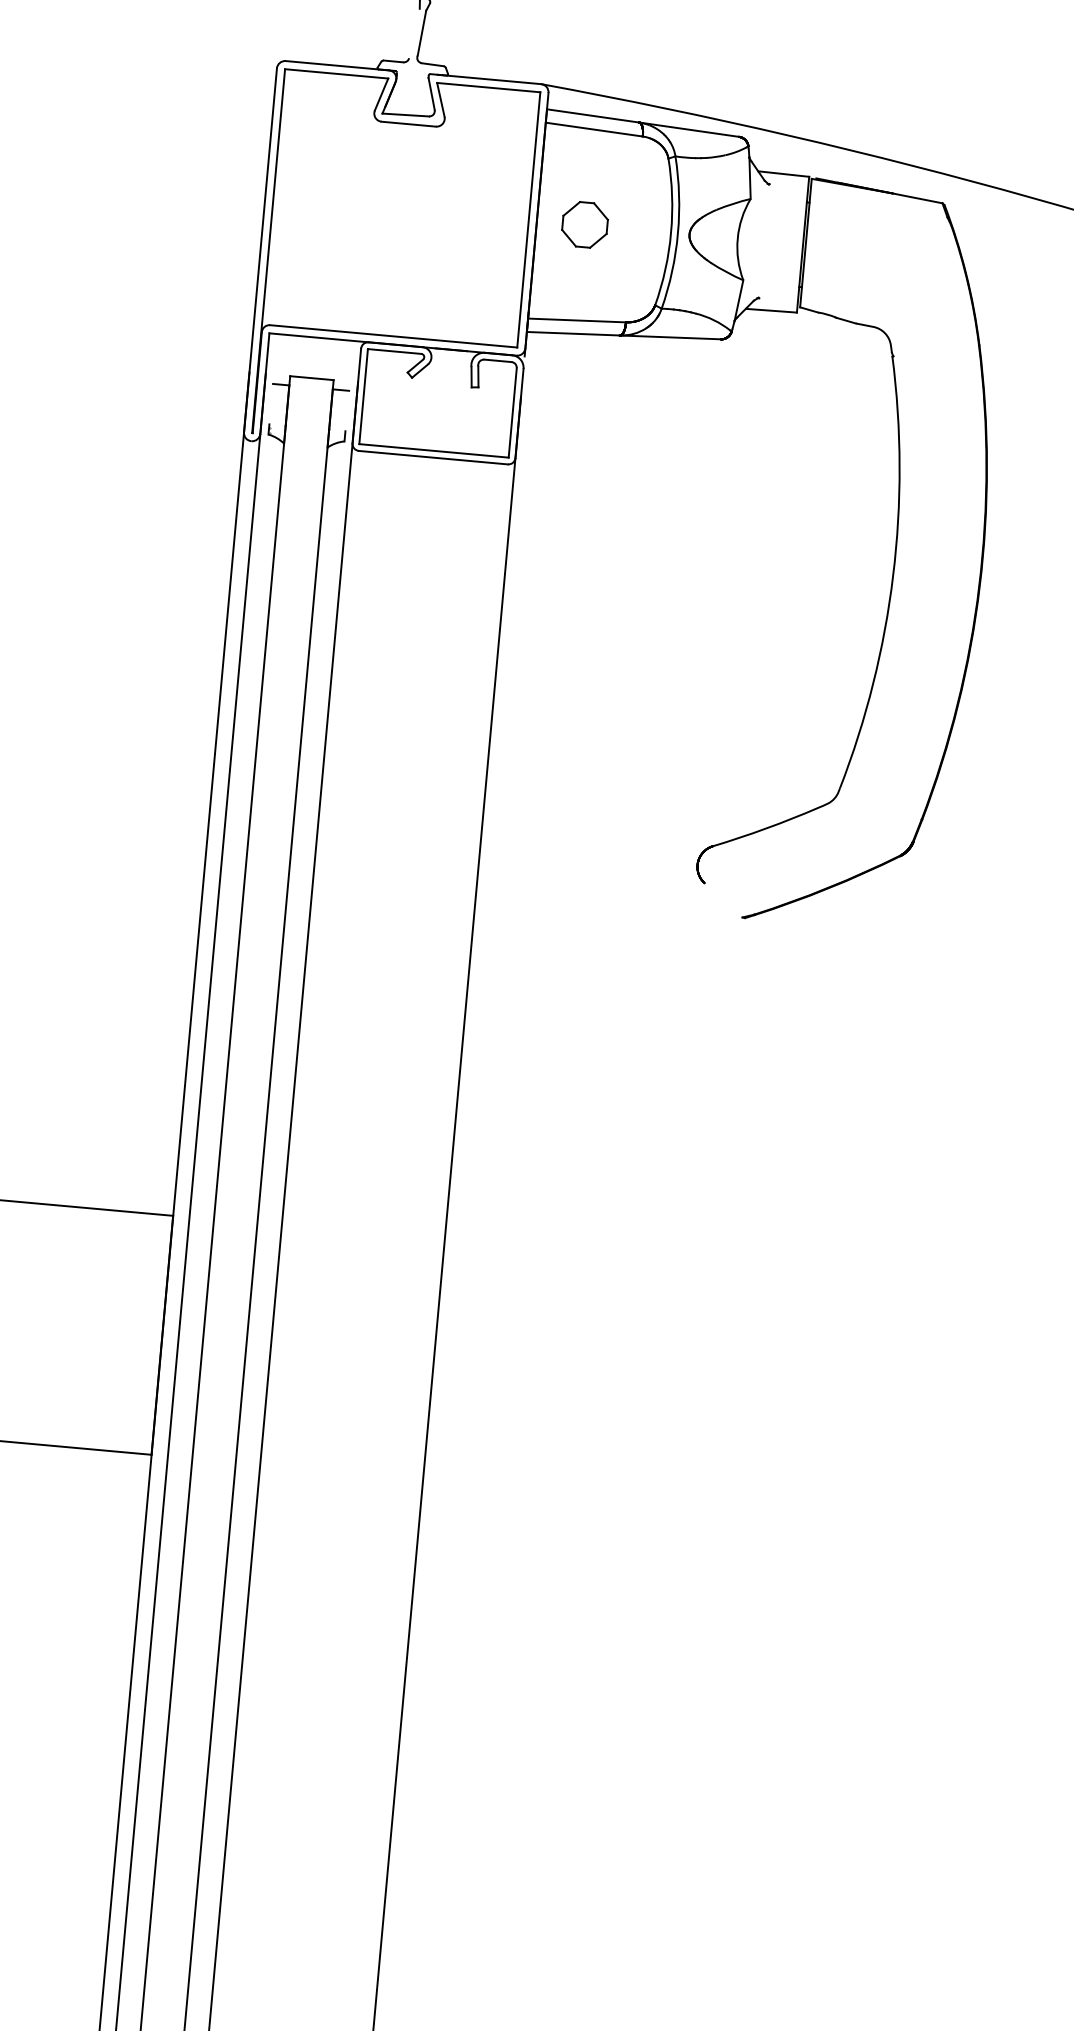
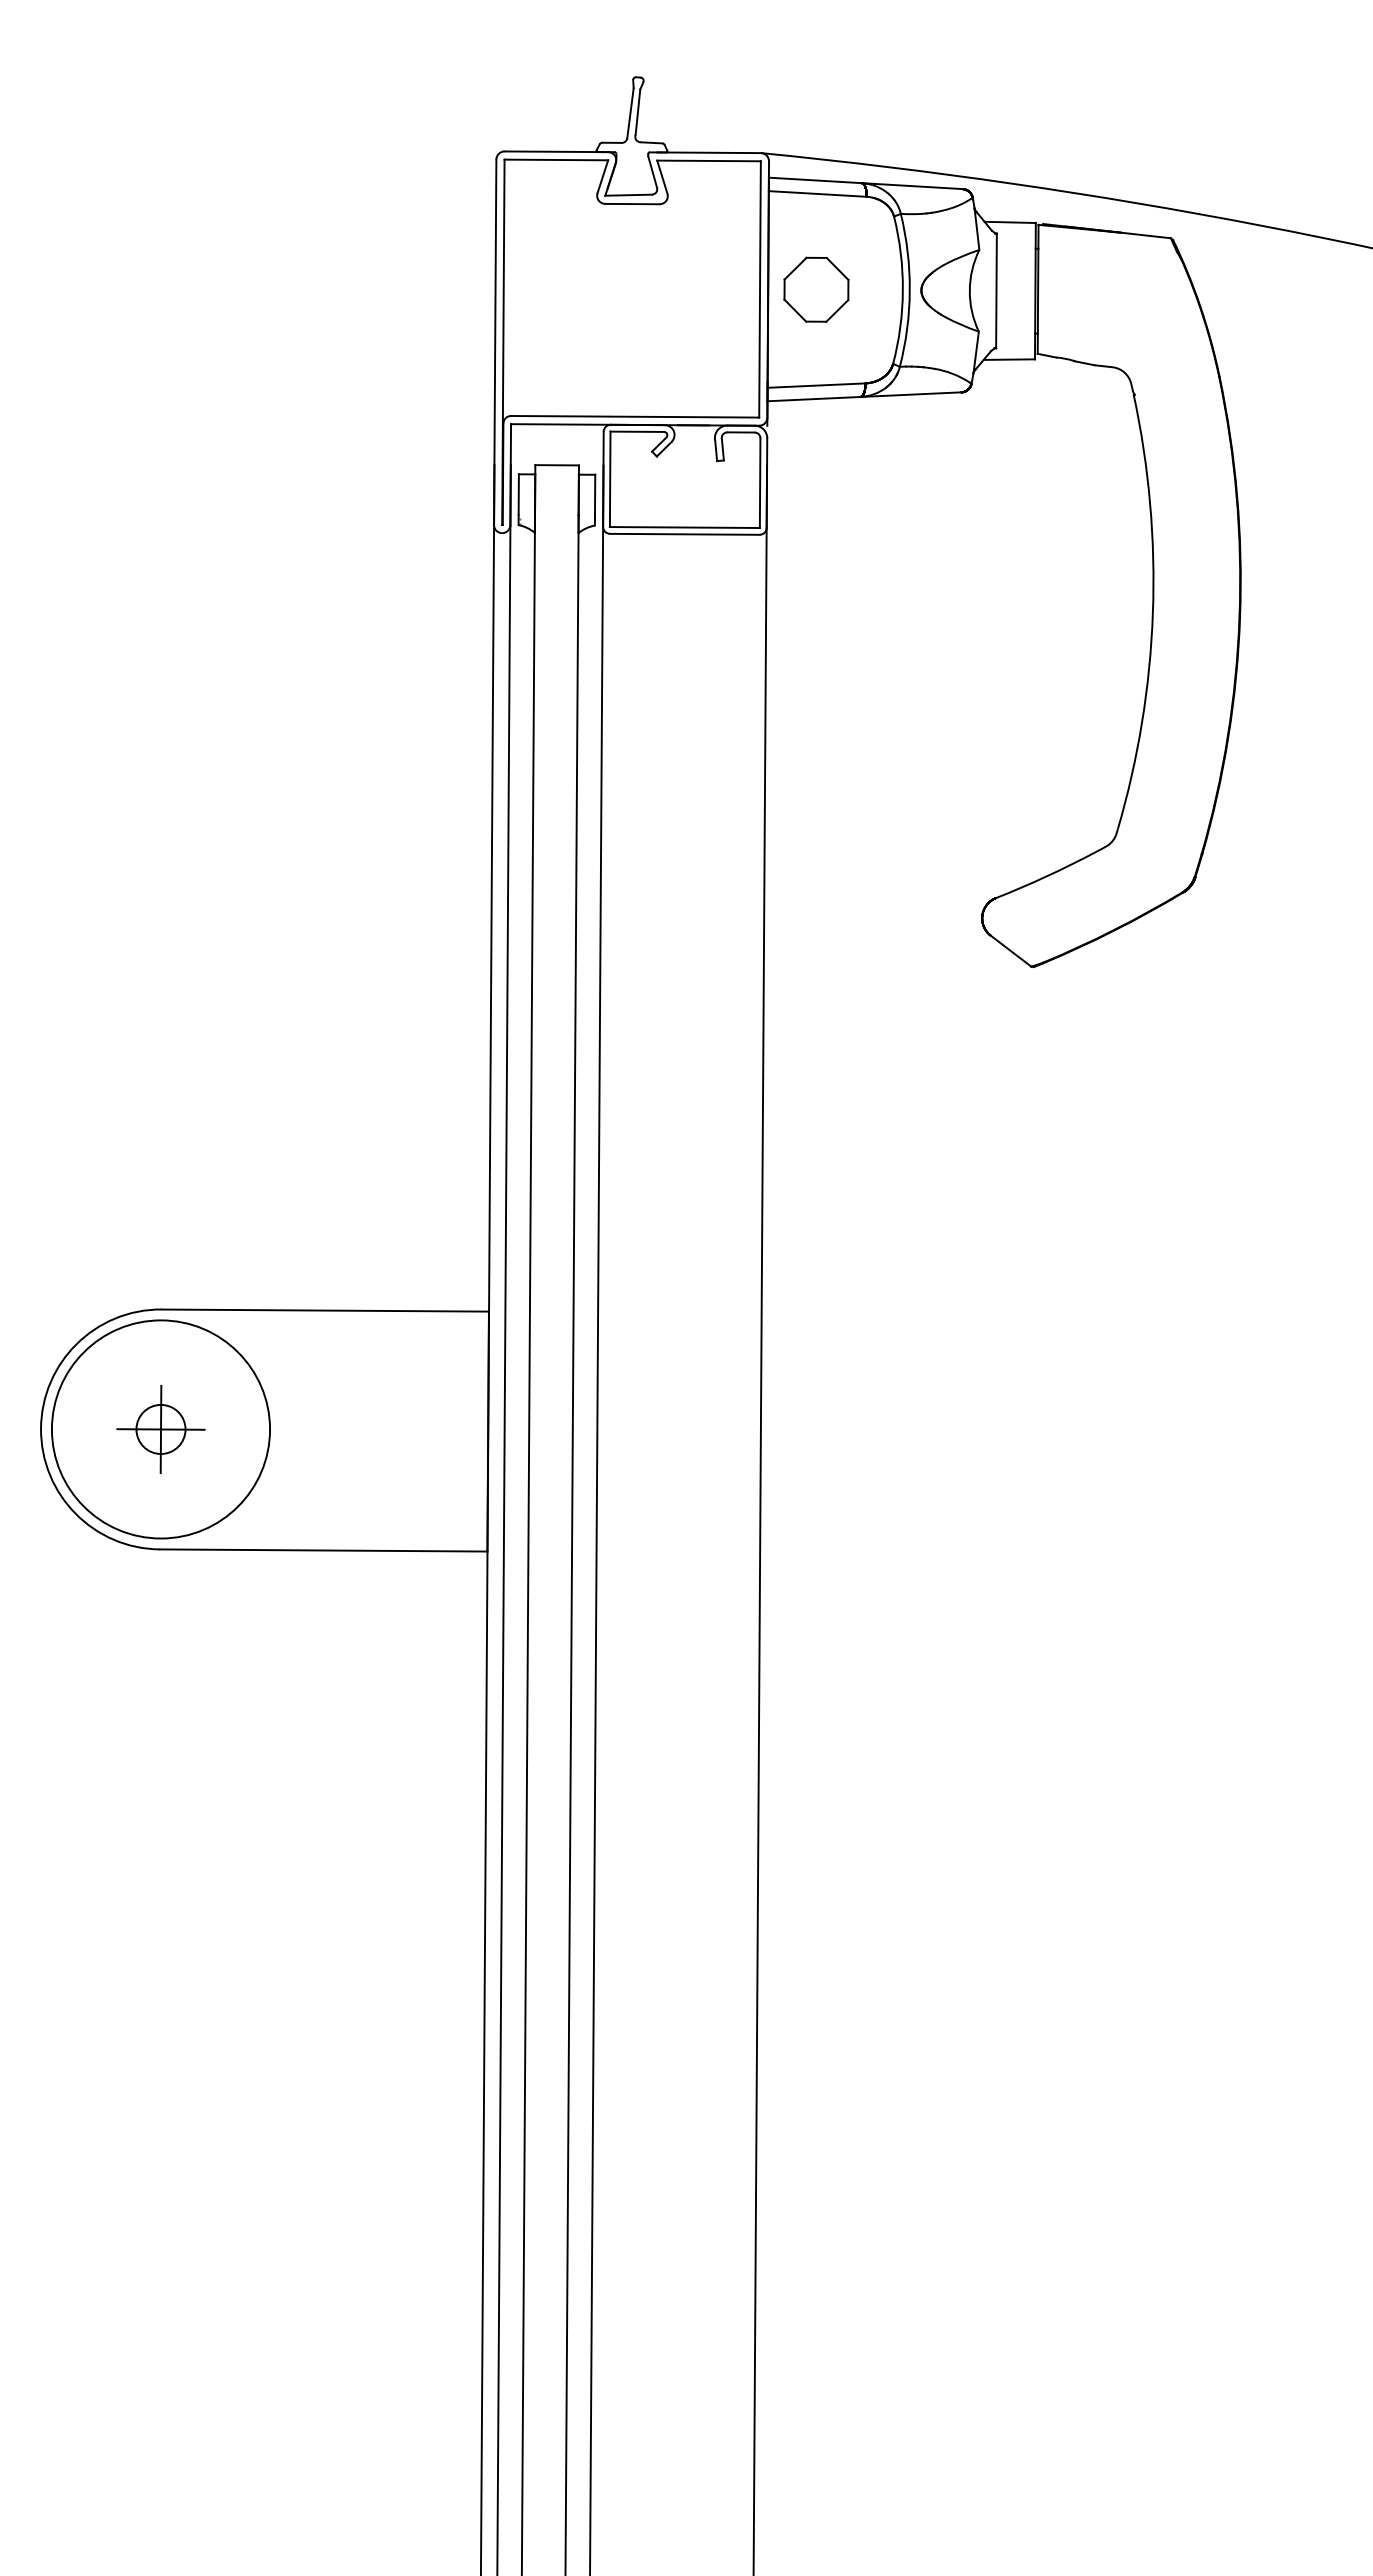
line: (414, 33) -> (630, 113), added
part: (585, 224) -> (816, 289), size x1.43
line: (764, 240) -> (996, 290), added
line: (270, 404) -> (518, 494), added
line: (346, 410) -> (594, 494), added
line: (723, 899) -> (1010, 950), added

